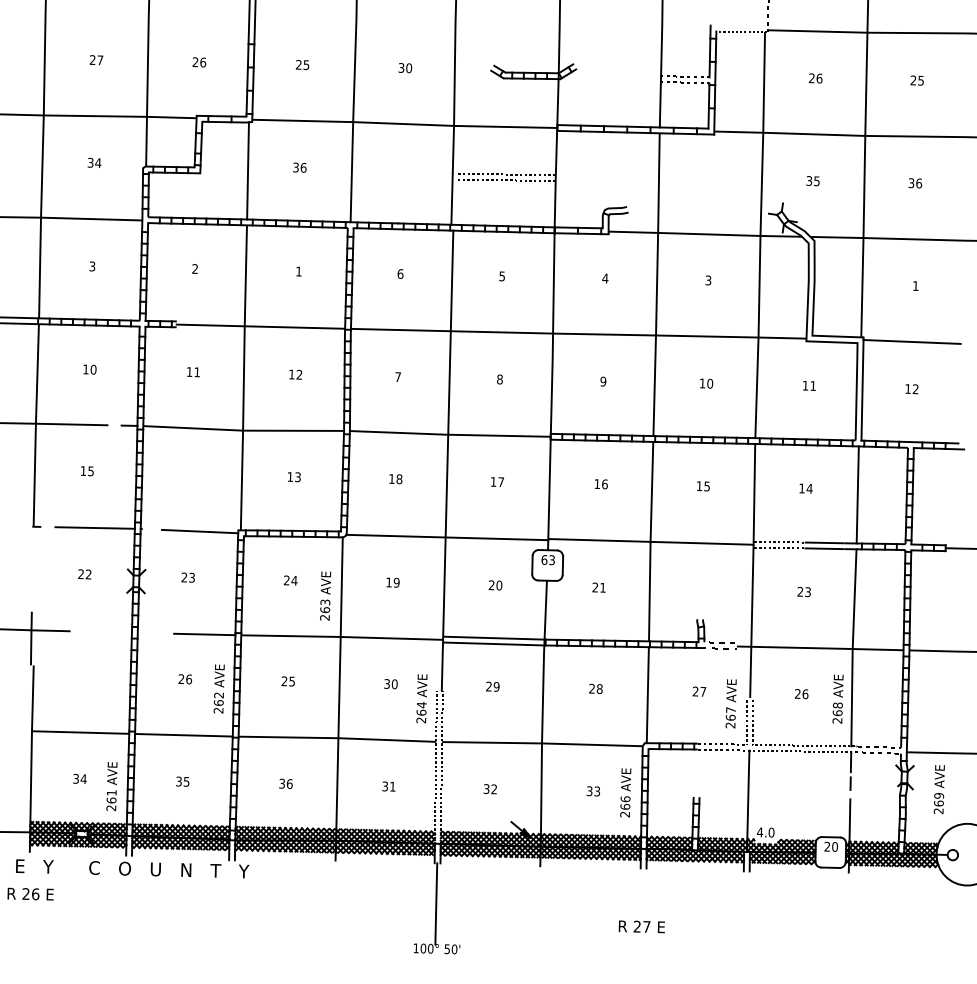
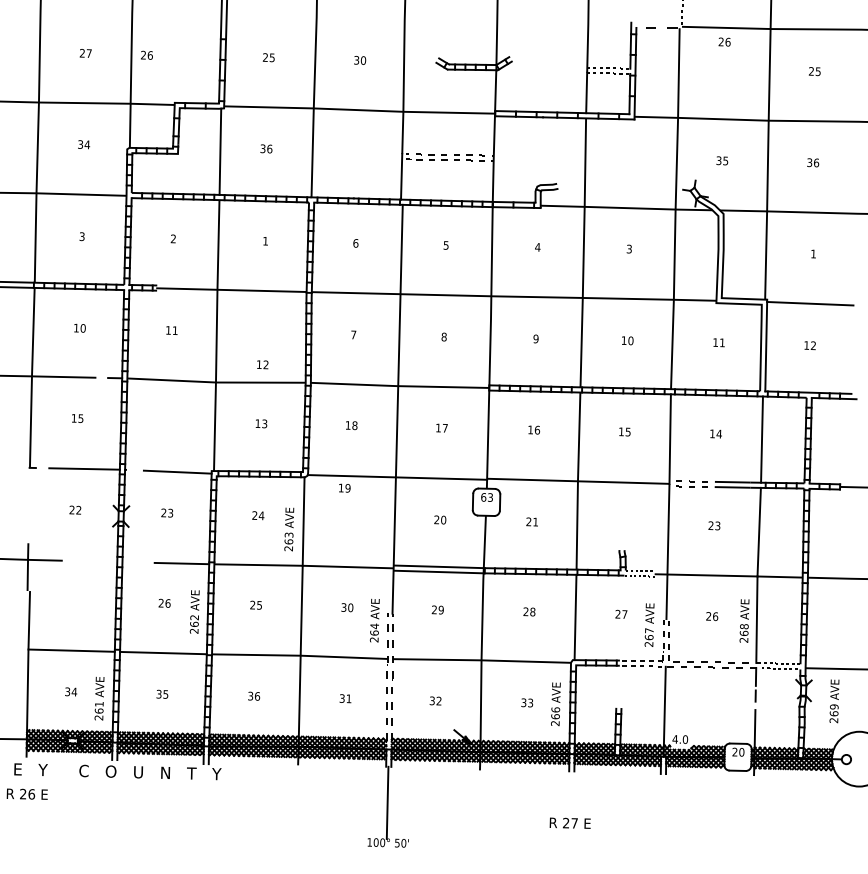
text: (199, 62) -> (147, 55), moved
text: (815, 78) -> (724, 42), moved
text: (295, 374) -> (262, 364), moved
text: (392, 582) -> (344, 488), moved

